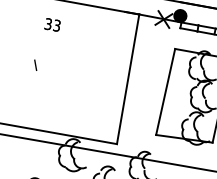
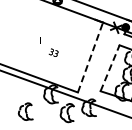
text: (51, 24) -> (53, 52), moved
line: (128, 79) -> (90, 57), solid -> dashed
line: (166, 92) -> (110, 68), solid -> dashed

